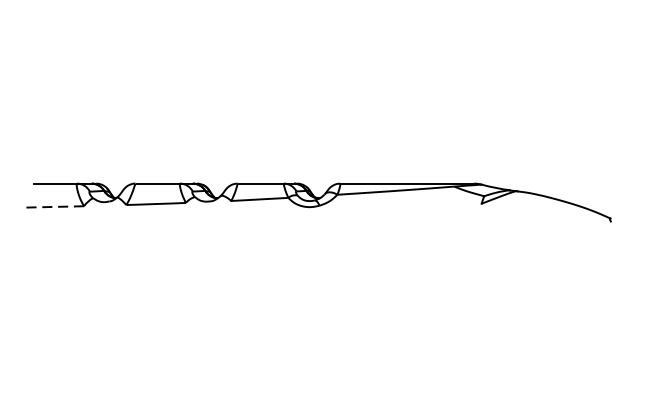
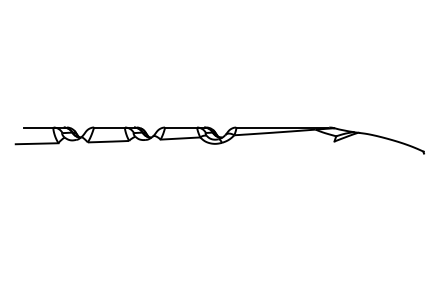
line: (52, 206) -> (36, 143), dashed -> solid

